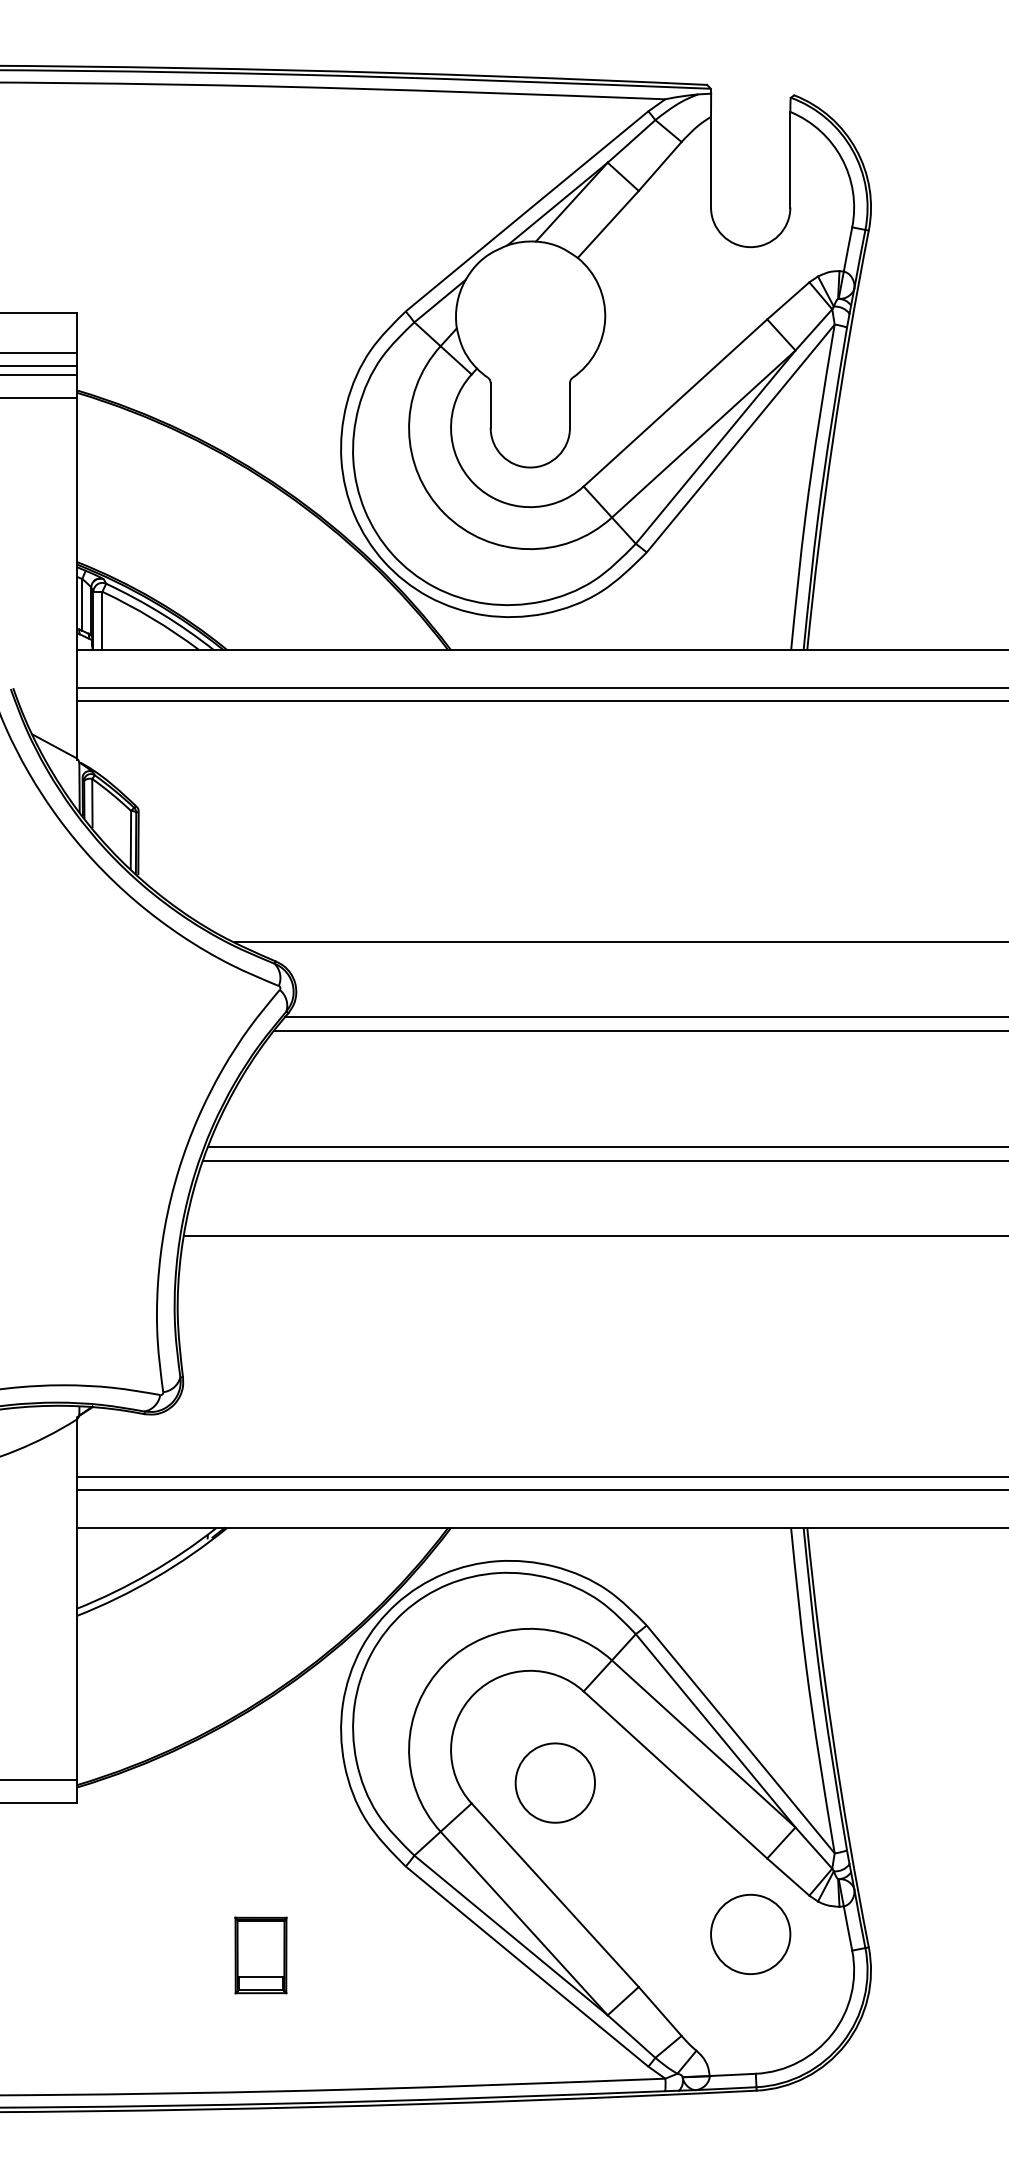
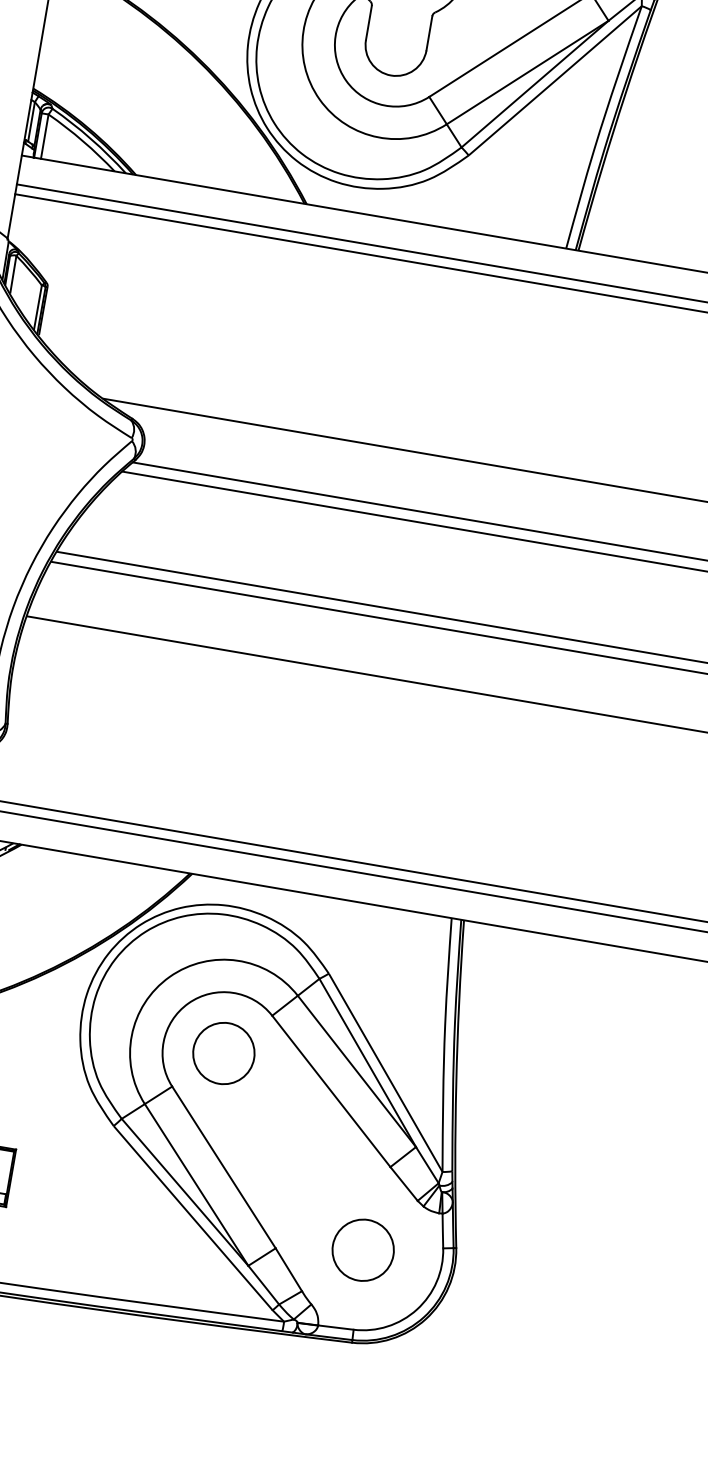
circle: (554, 1782) -> (223, 1052), moved
circle: (750, 1933) -> (363, 1249), moved

